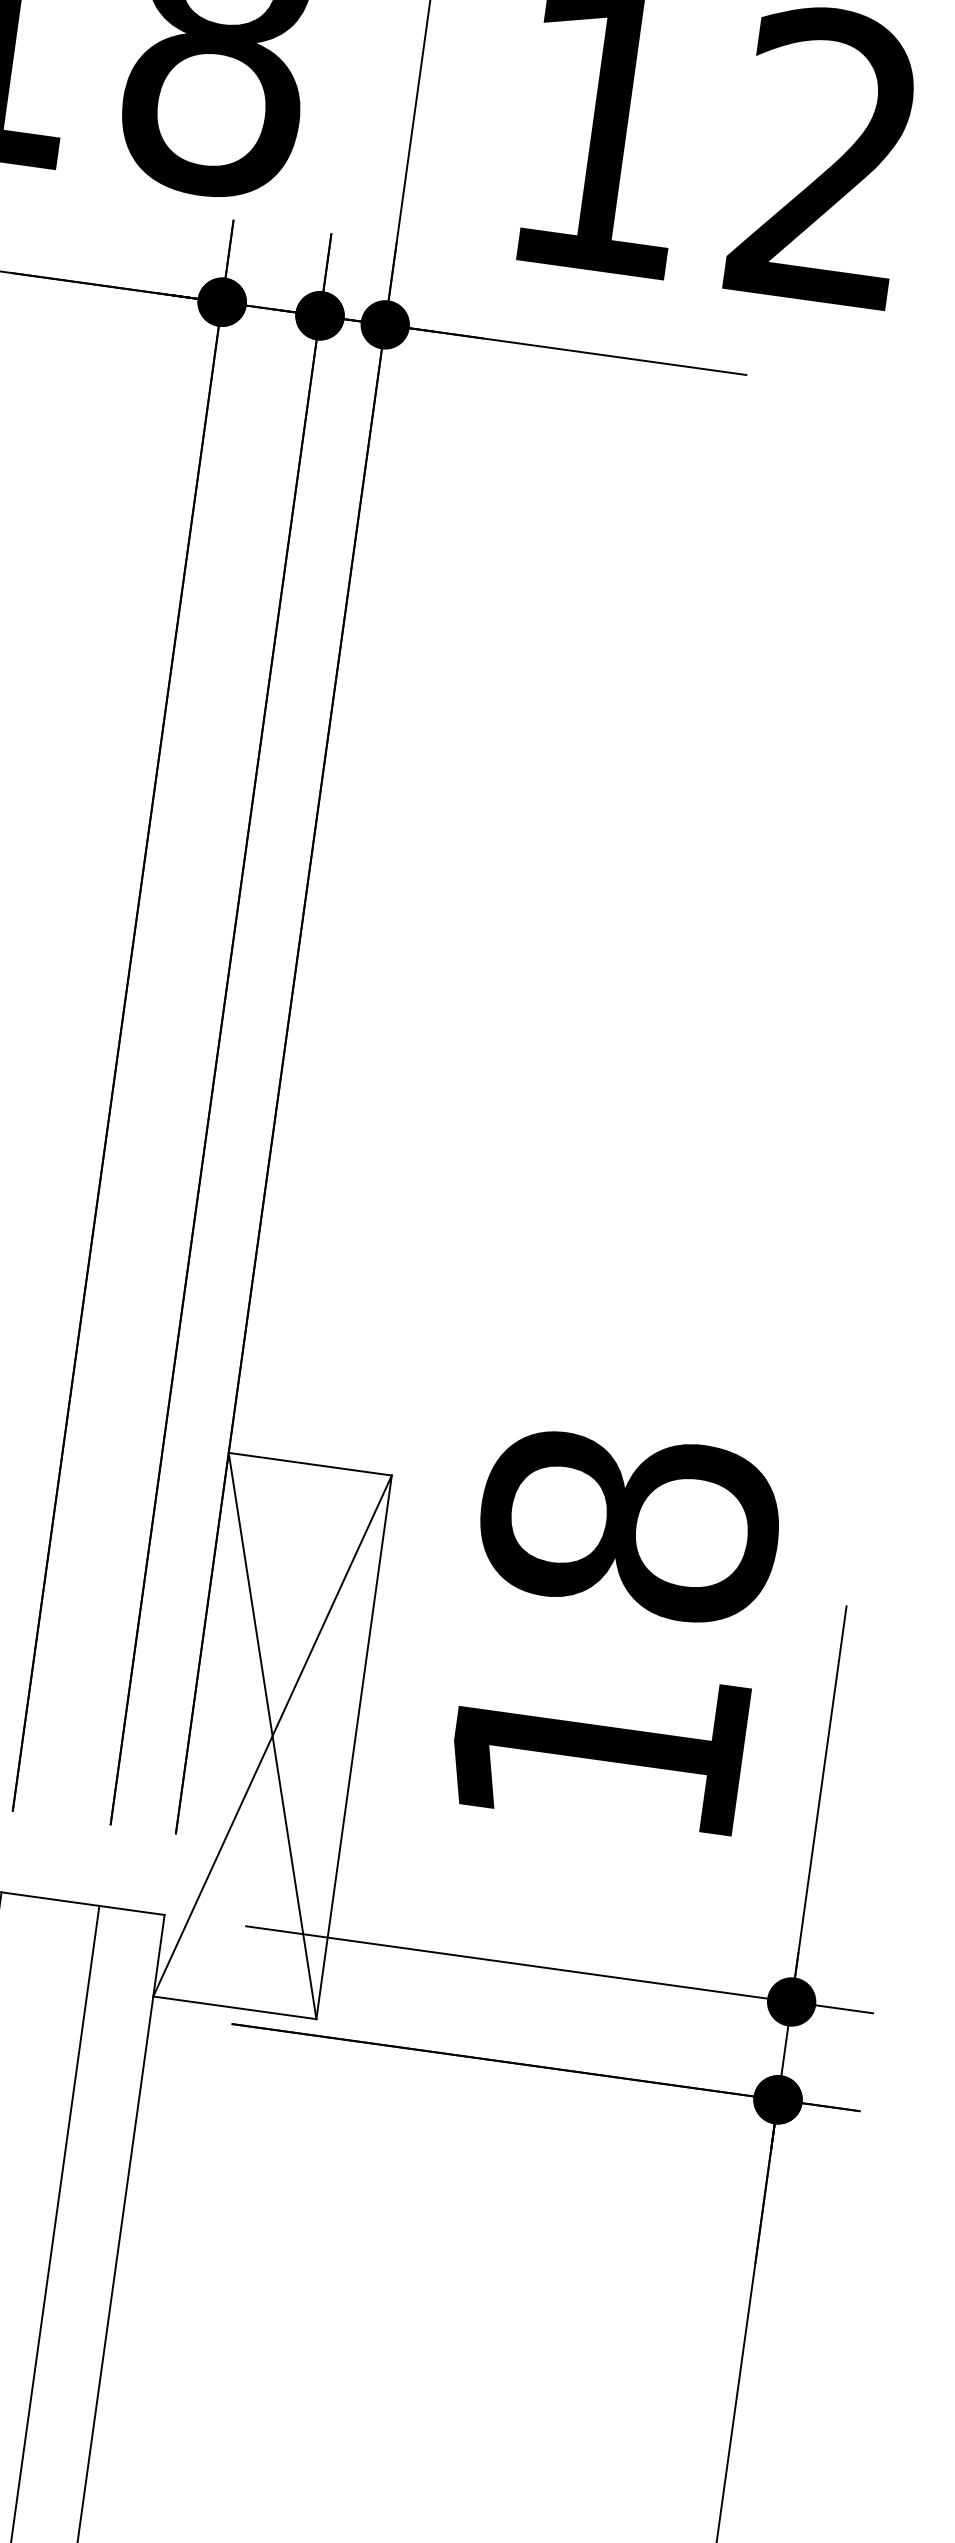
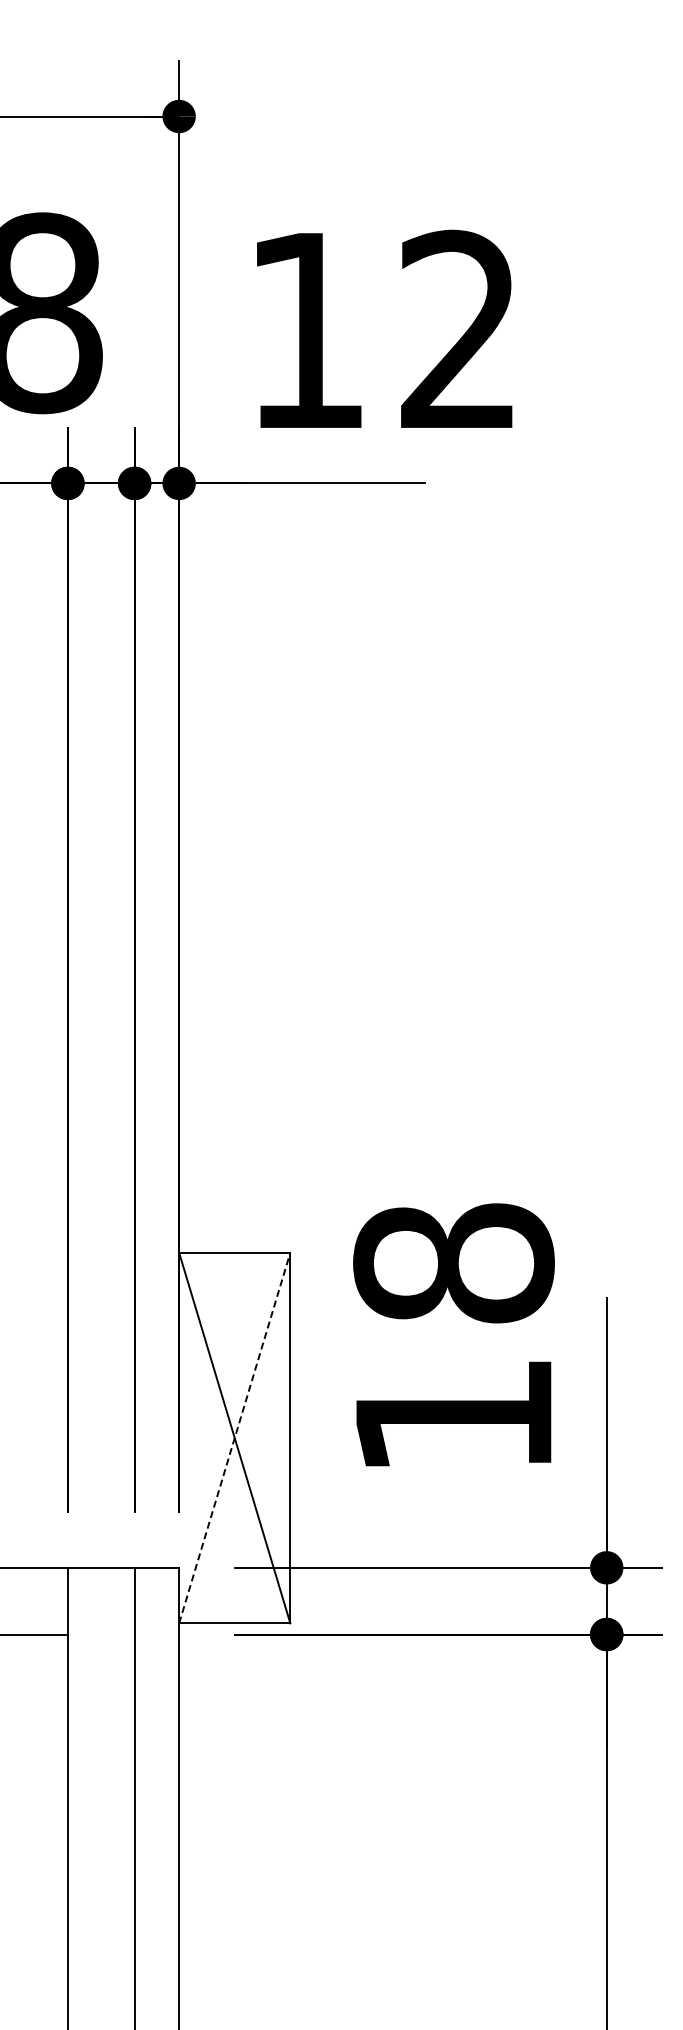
line: (272, 1736) -> (234, 1438), solid -> dashed

